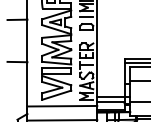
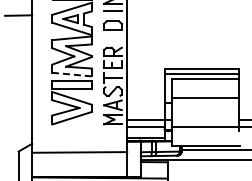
line: (17, 61) -> (18, 72), removed
line: (57, 63) -> (72, 74), solid -> dashed
line: (62, 105) -> (79, 132), removed

